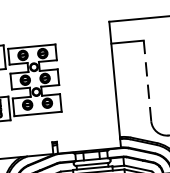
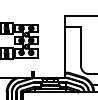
line: (148, 80) -> (81, 46), dashed -> solid

